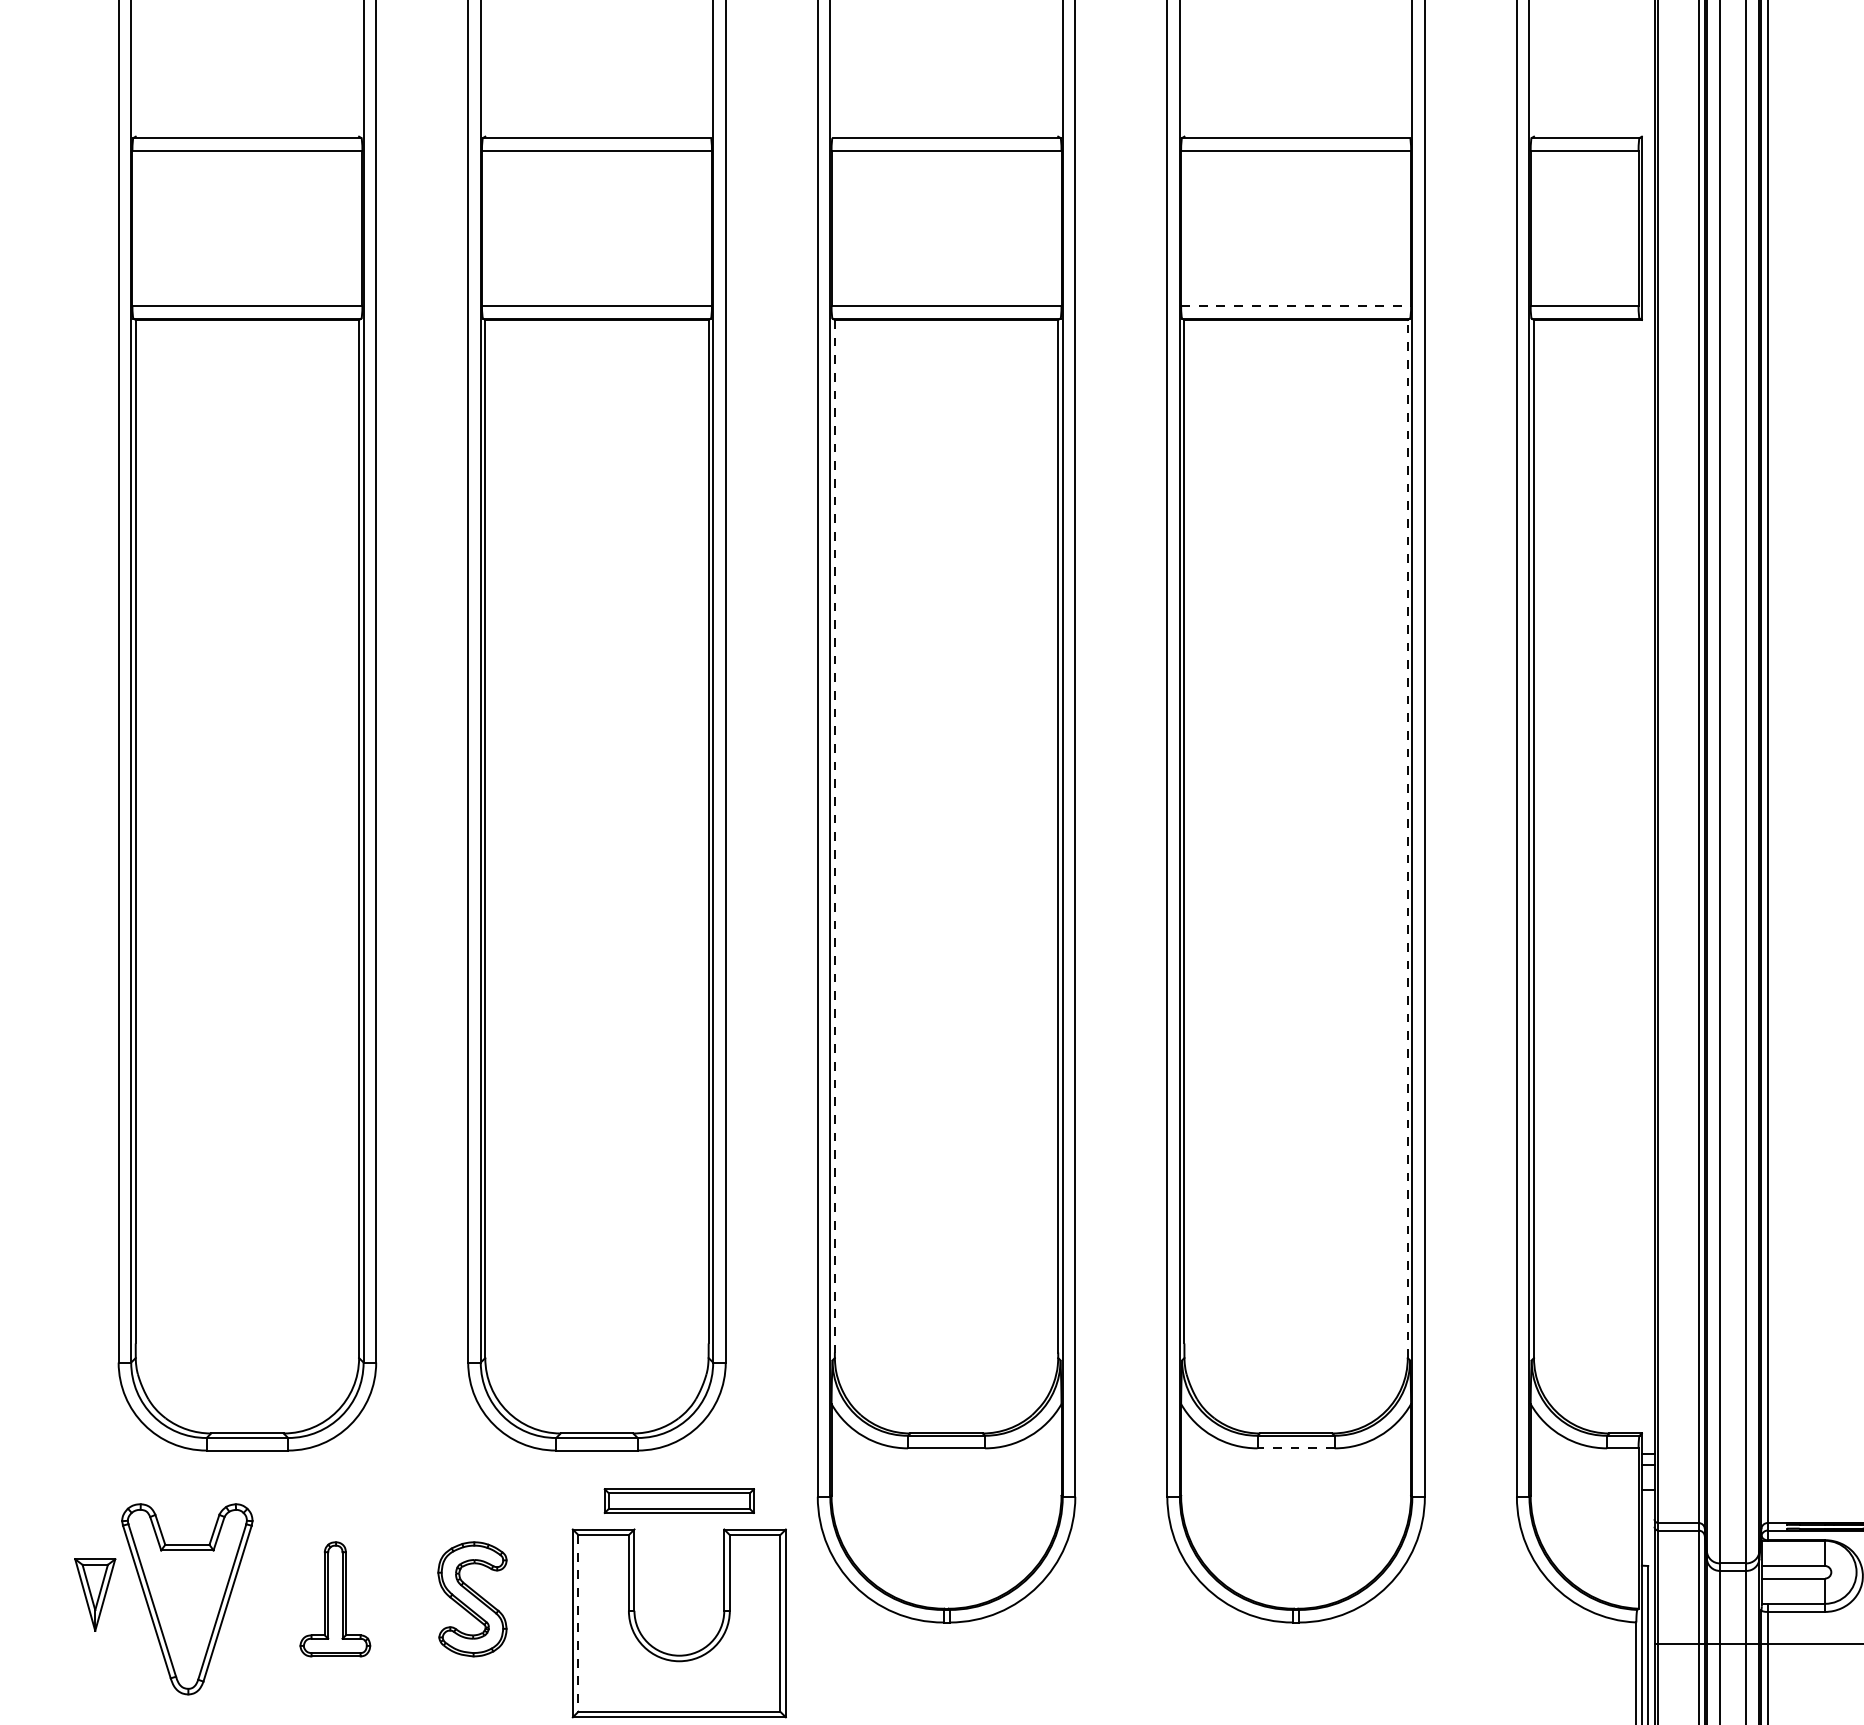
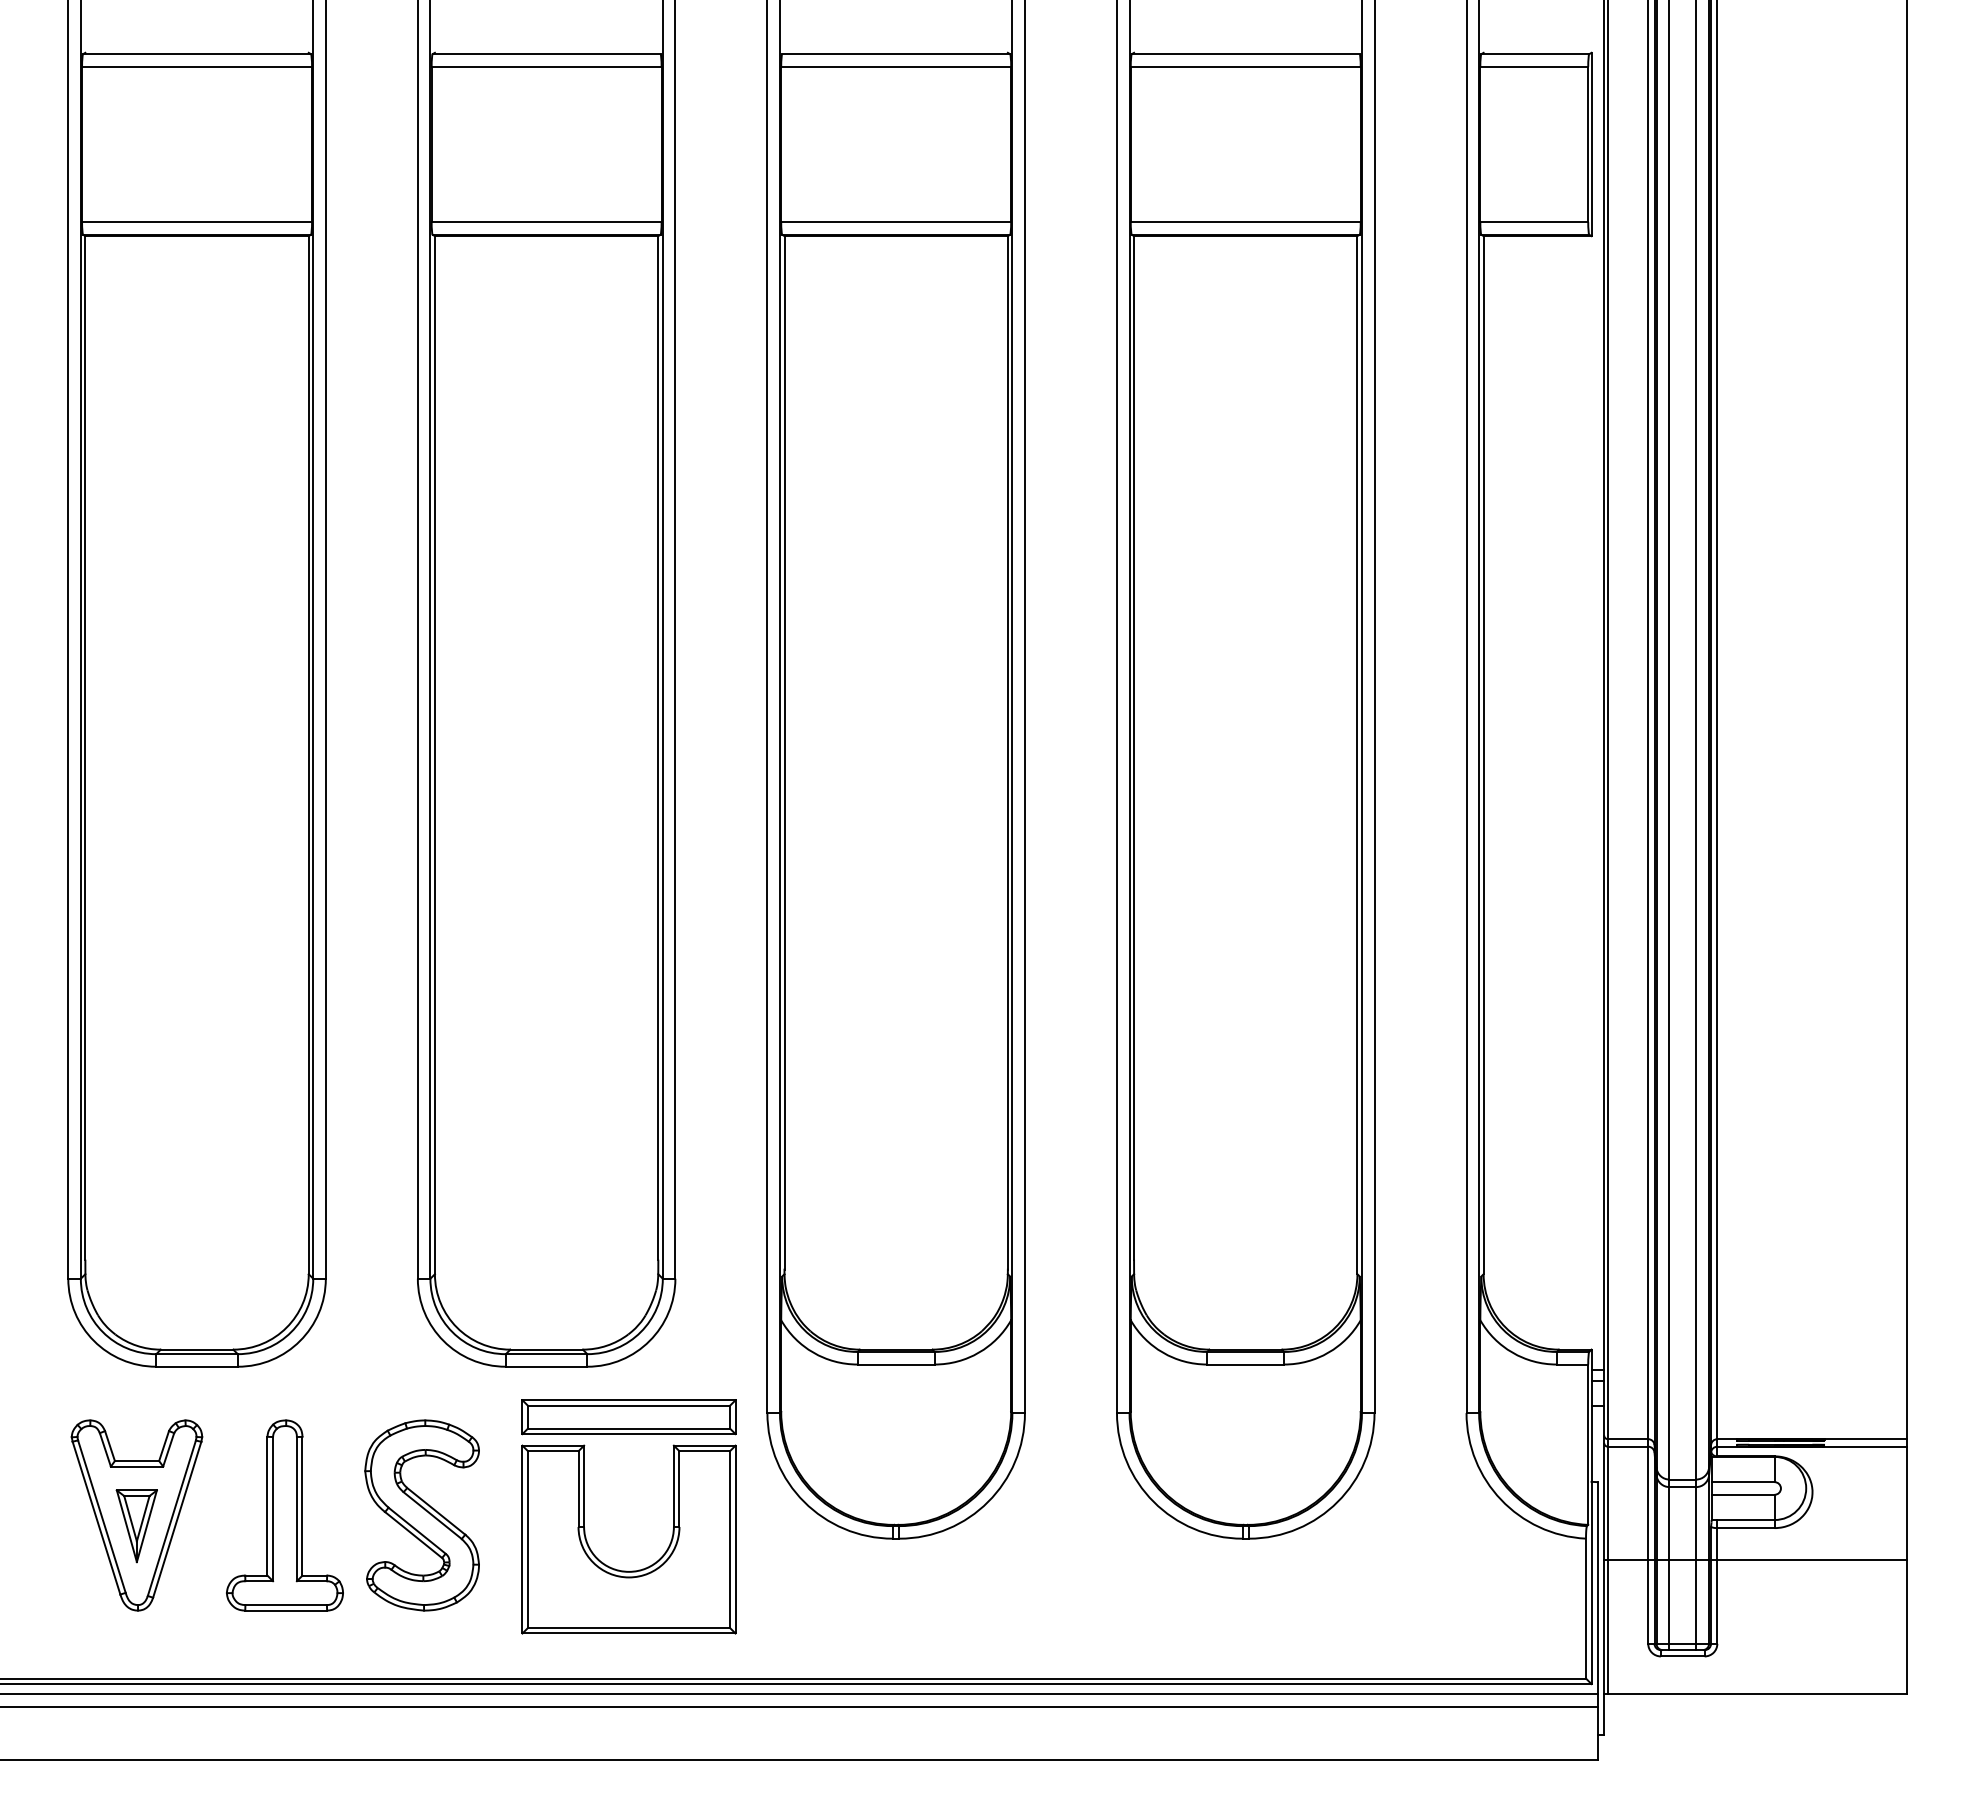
line: (1295, 306) -> (1245, 222), dashed -> solid
line: (834, 836) -> (784, 752), dashed -> solid
line: (1407, 838) -> (1357, 754), dashed -> solid
line: (1295, 1448) -> (1245, 1364), dashed -> solid
part: (678, 1501) -> (628, 1417), size x1.43
part: (94, 1595) -> (136, 1526), moved
part: (334, 1599) -> (284, 1515), size x1.67
part: (471, 1599) -> (421, 1515), size x1.67
line: (578, 1624) -> (528, 1540), dashed -> solid

